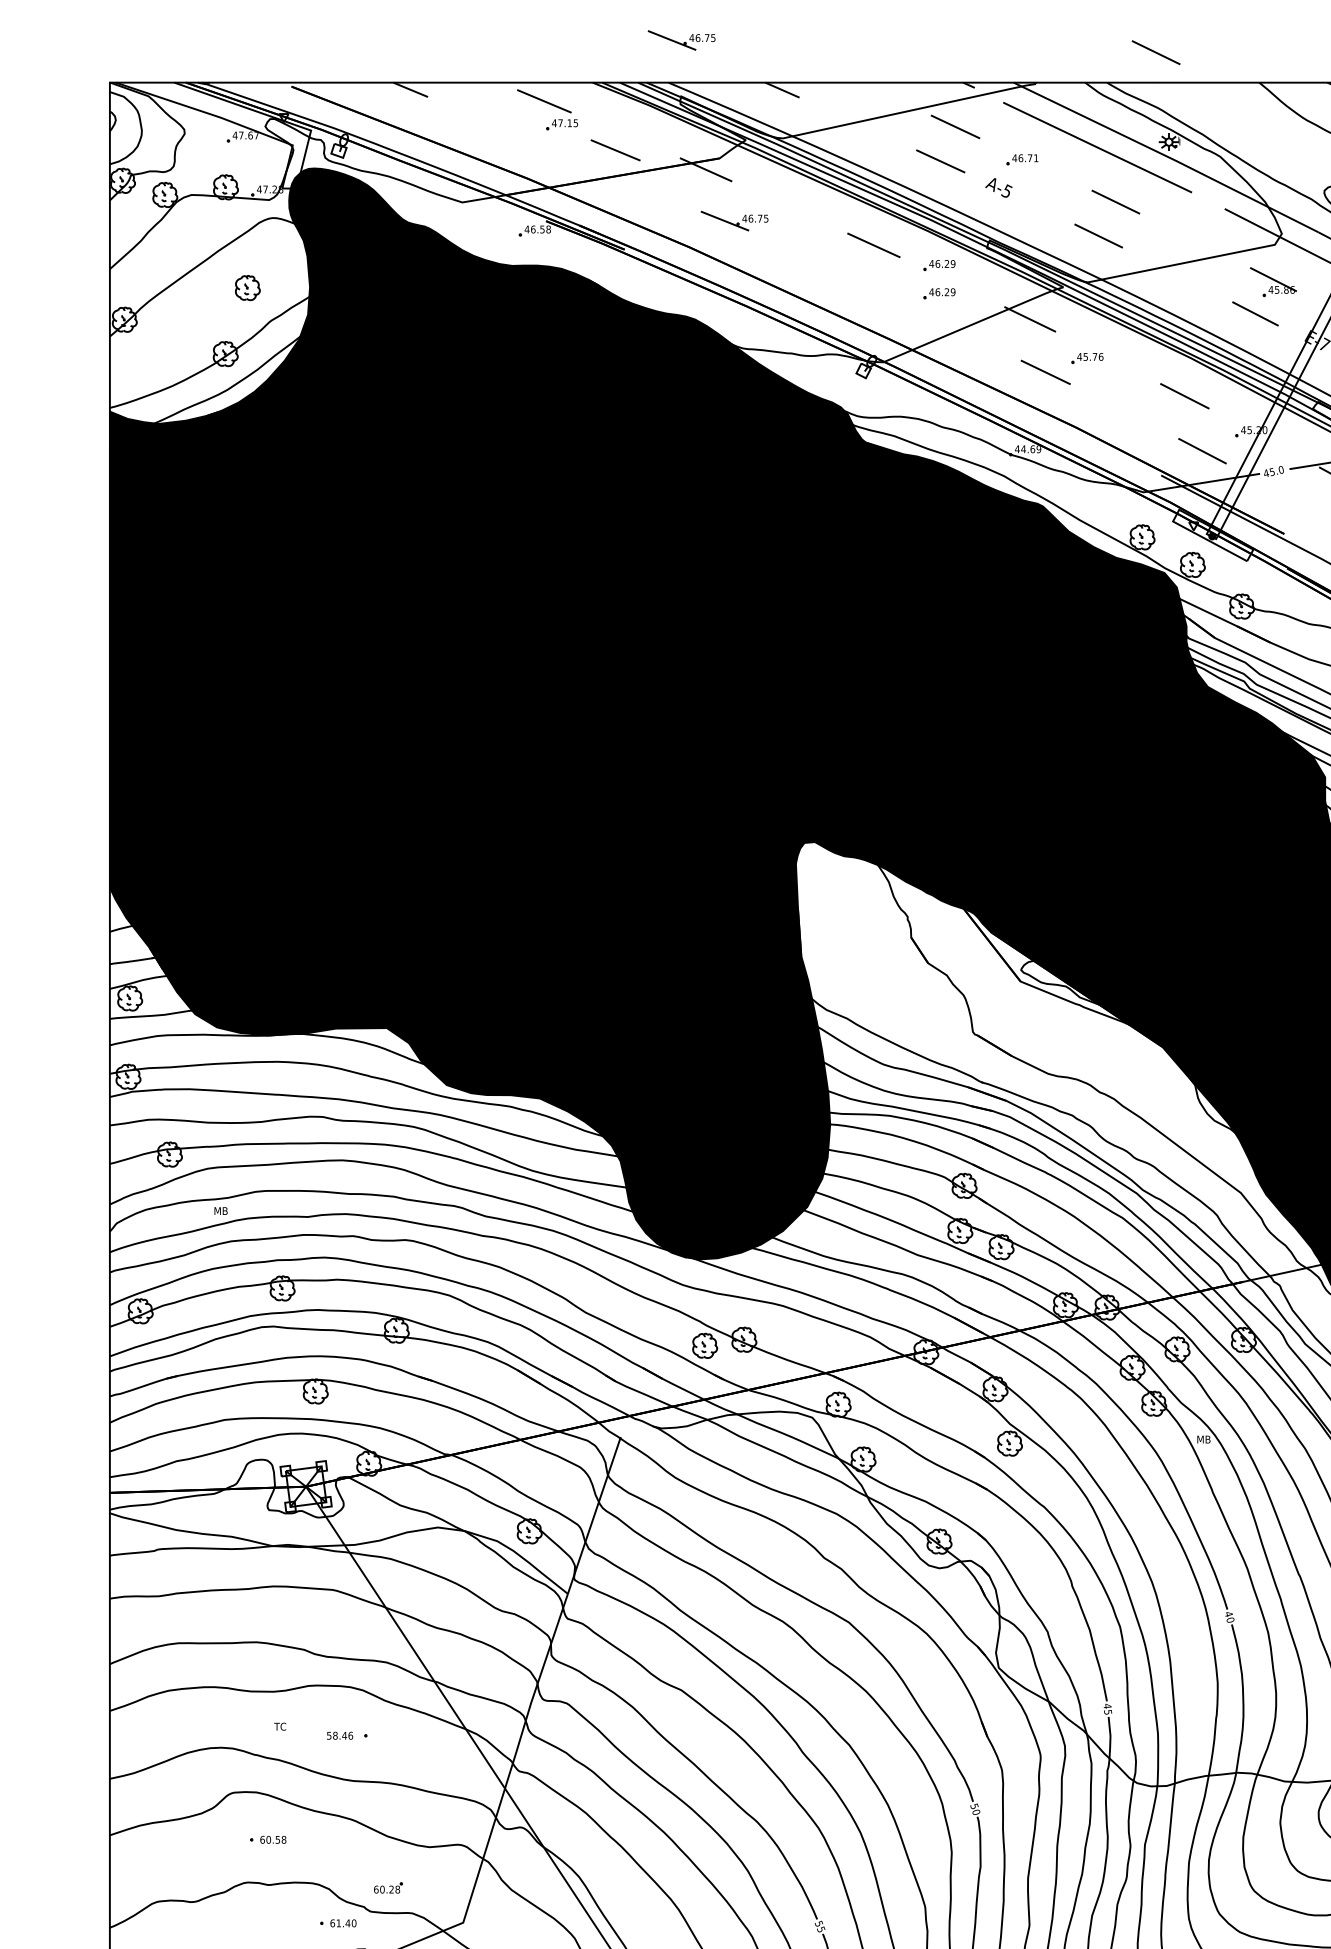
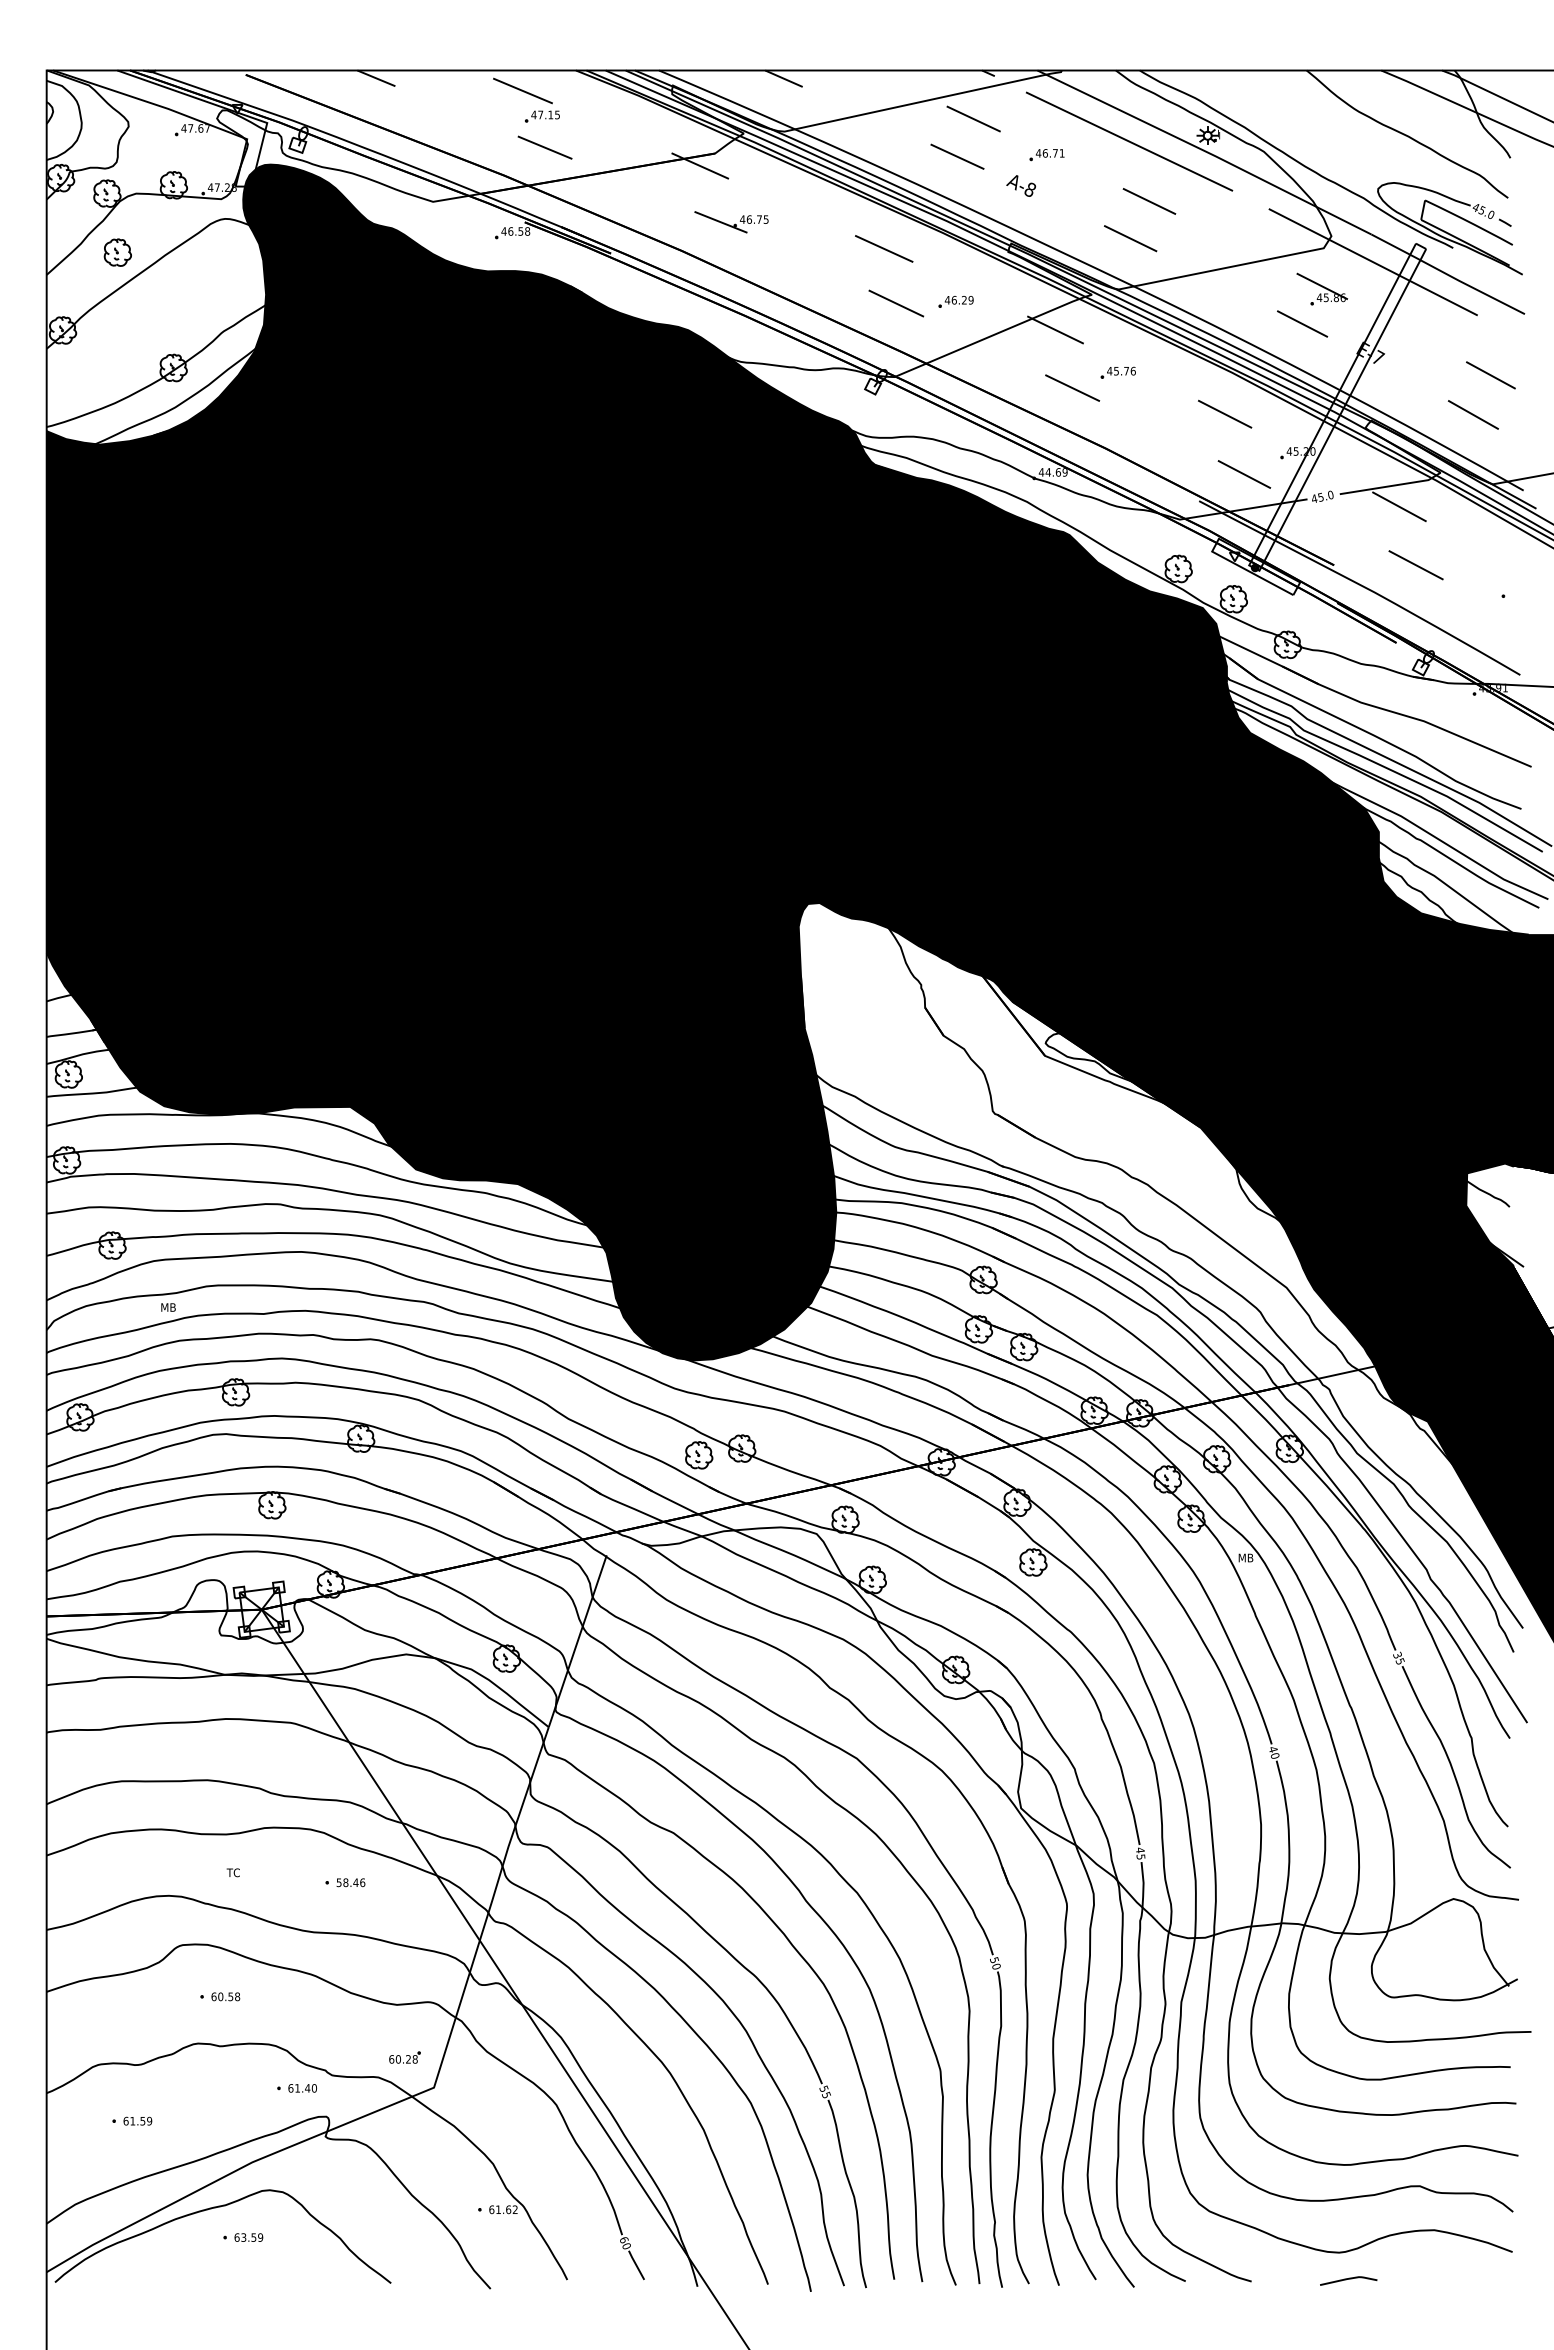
part: (681, 40) -> (673, 24), removed
line: (1156, 52) -> (1193, 37), removed
line: (615, 150) -> (544, 147), moved
text: (1006, 191) -> (1029, 189), A-5 -> A-8
part: (938, 265) -> (955, 270), removed
part: (247, 287) -> (117, 252), moved
line: (885, 295) -> (896, 303), added
text: (339, 1735) -> (350, 1882), moved
part: (387, 1887) -> (404, 2057), moved

